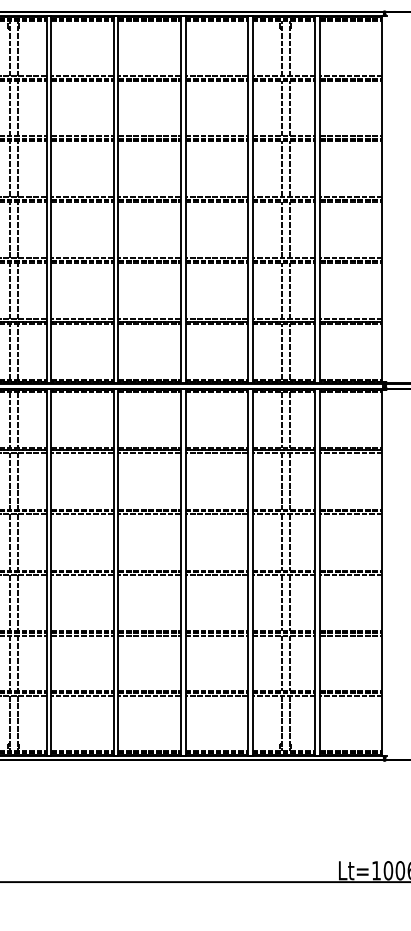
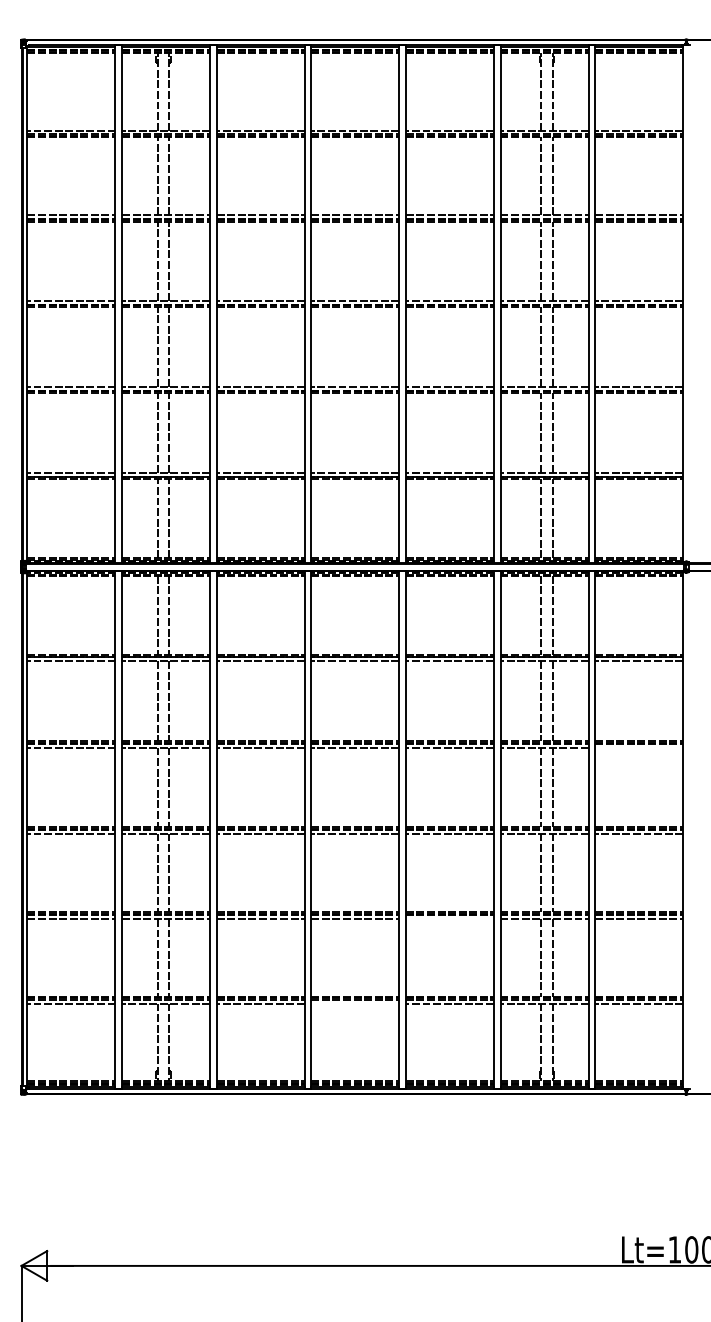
line: (351, 514) -> (639, 747), removed
line: (216, 635) -> (449, 918), removed
line: (149, 695) -> (355, 1003), removed

